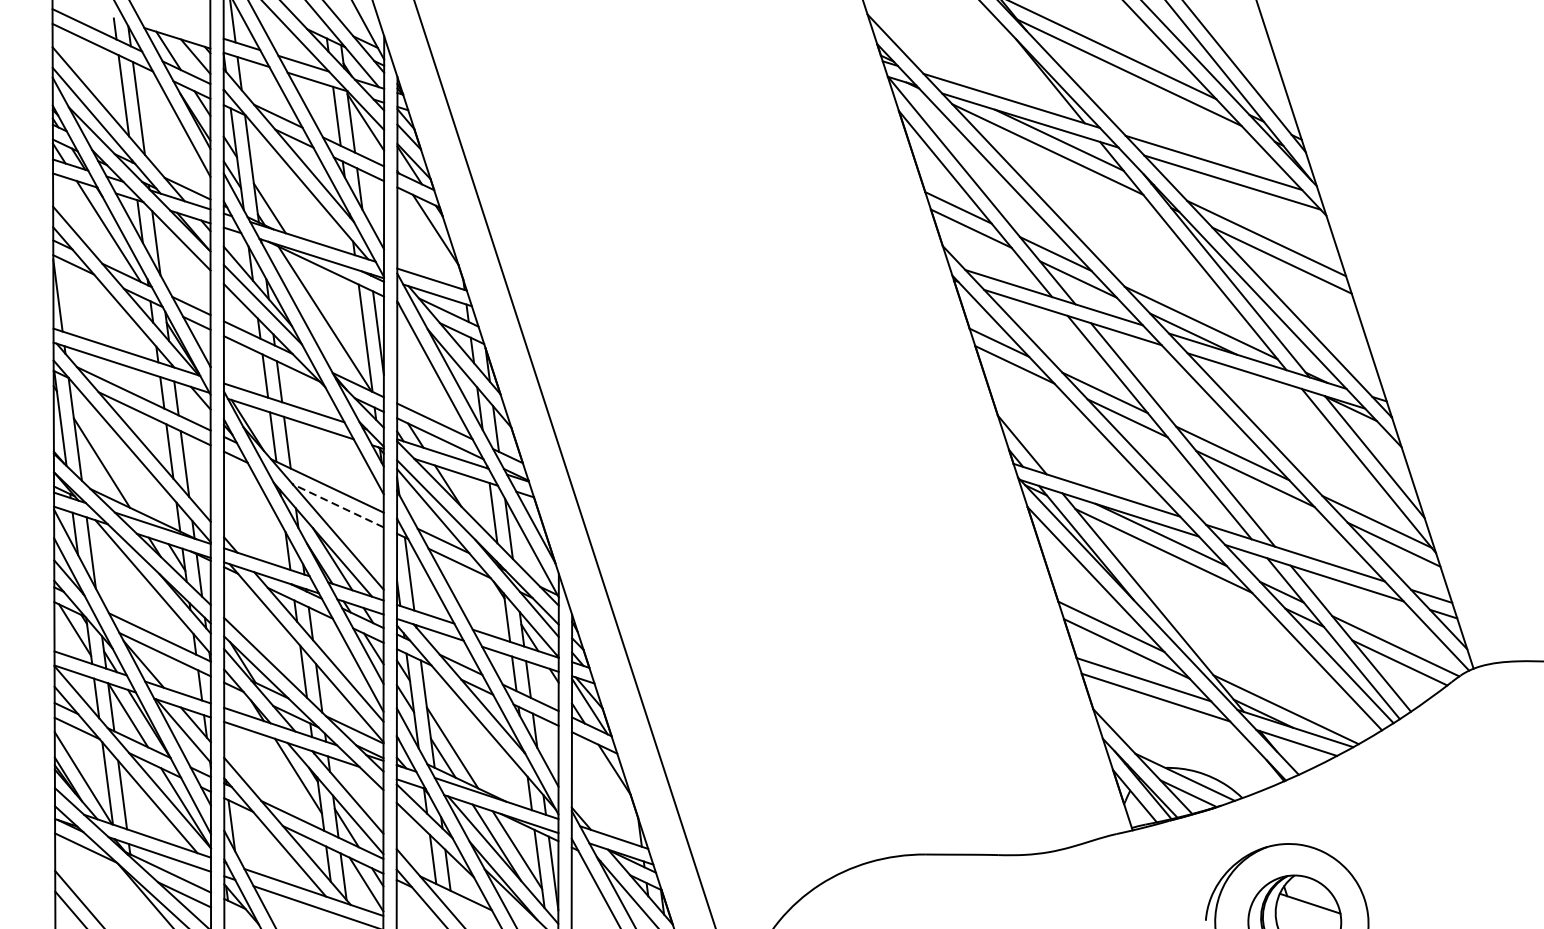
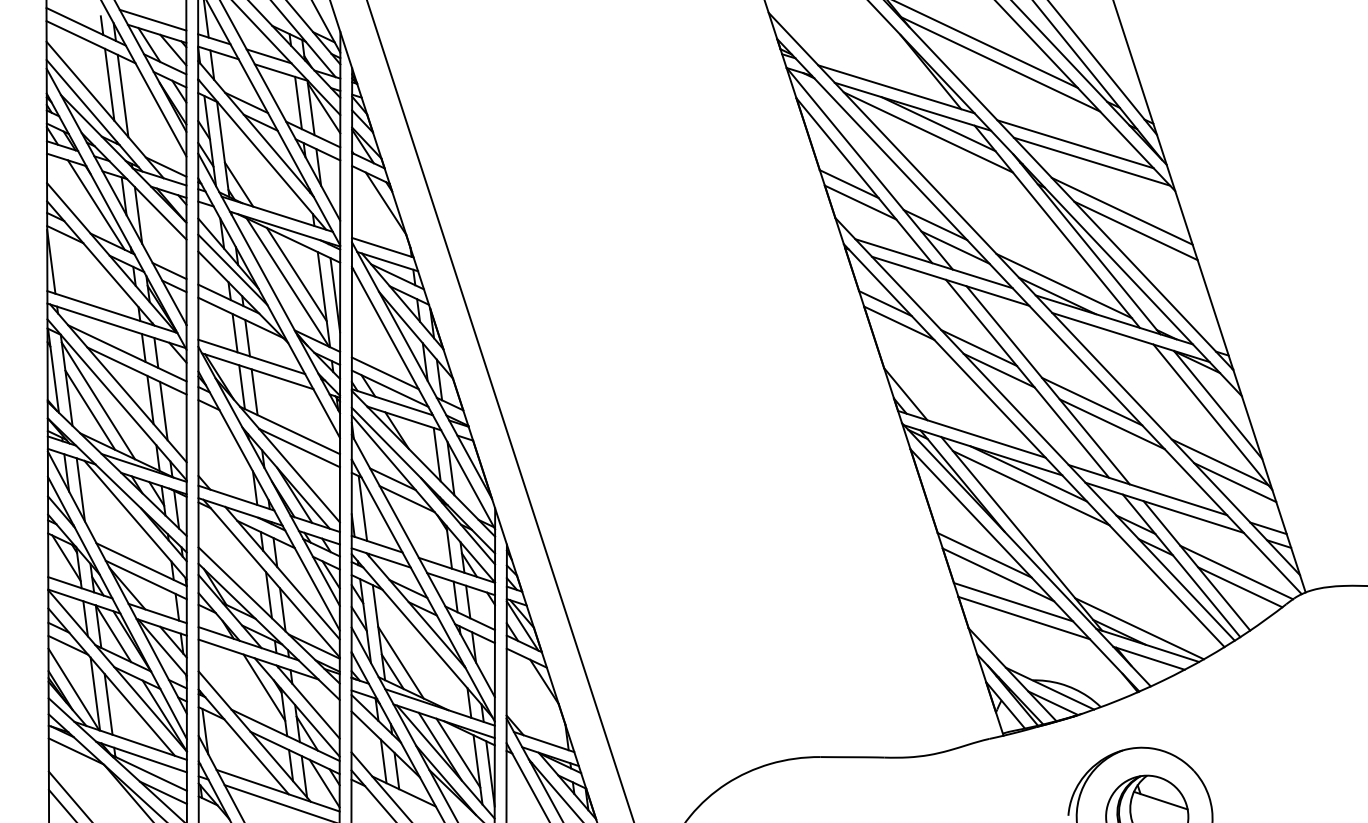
line: (172, 22) -> (152, 19), added
line: (334, 309) -> (296, 274), added
line: (111, 452) -> (98, 400), added
line: (338, 506) -> (299, 448), dashed -> solid

